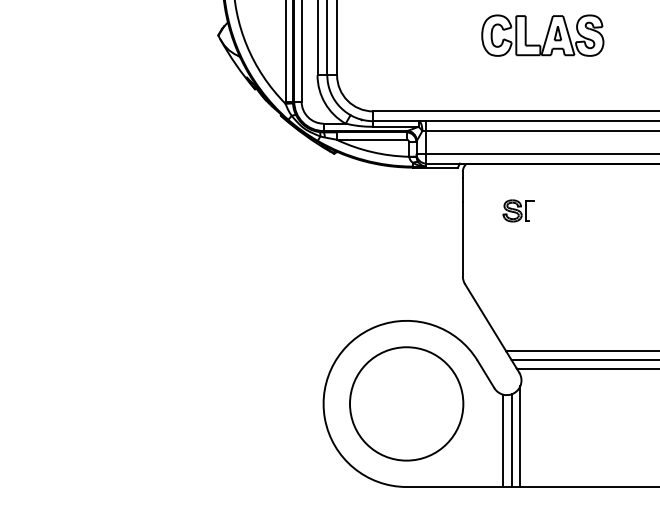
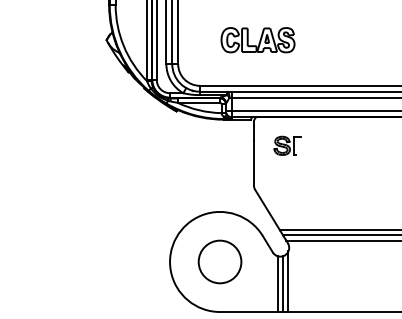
part: (541, 36) -> (257, 40), moved
part: (518, 210) -> (287, 145), size x1.43
circle: (405, 403) -> (219, 261), size x0.62

